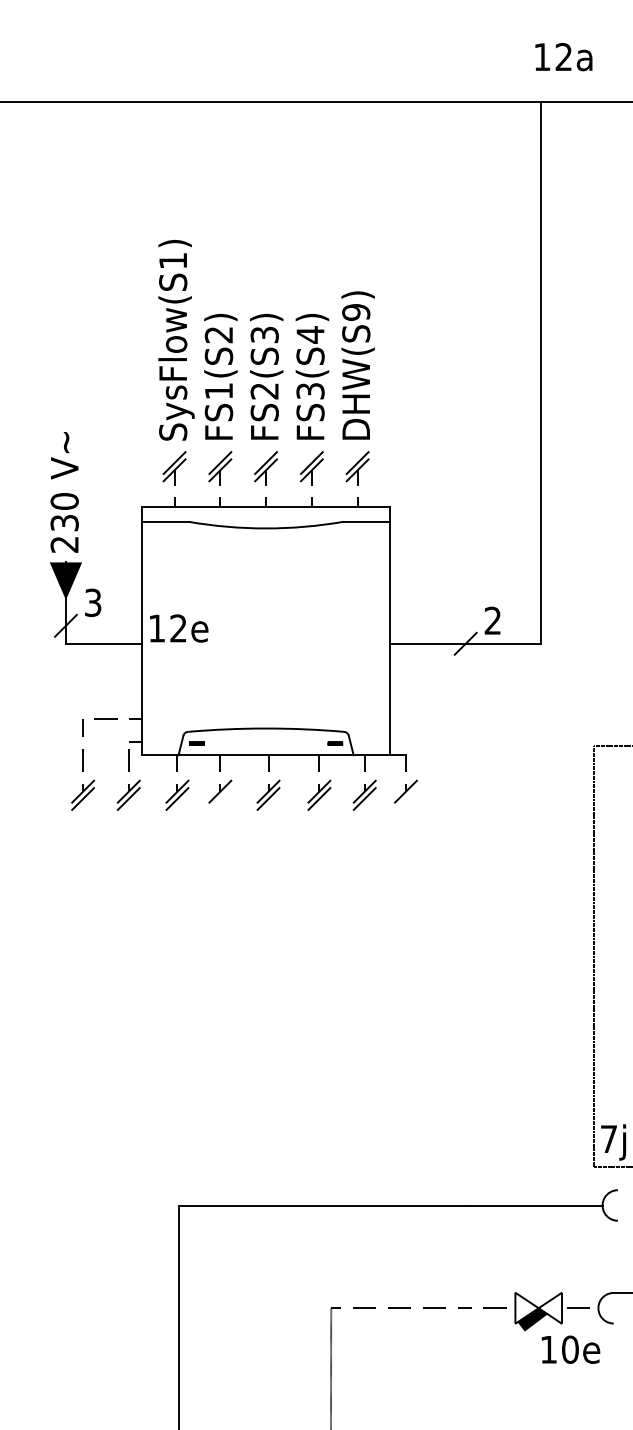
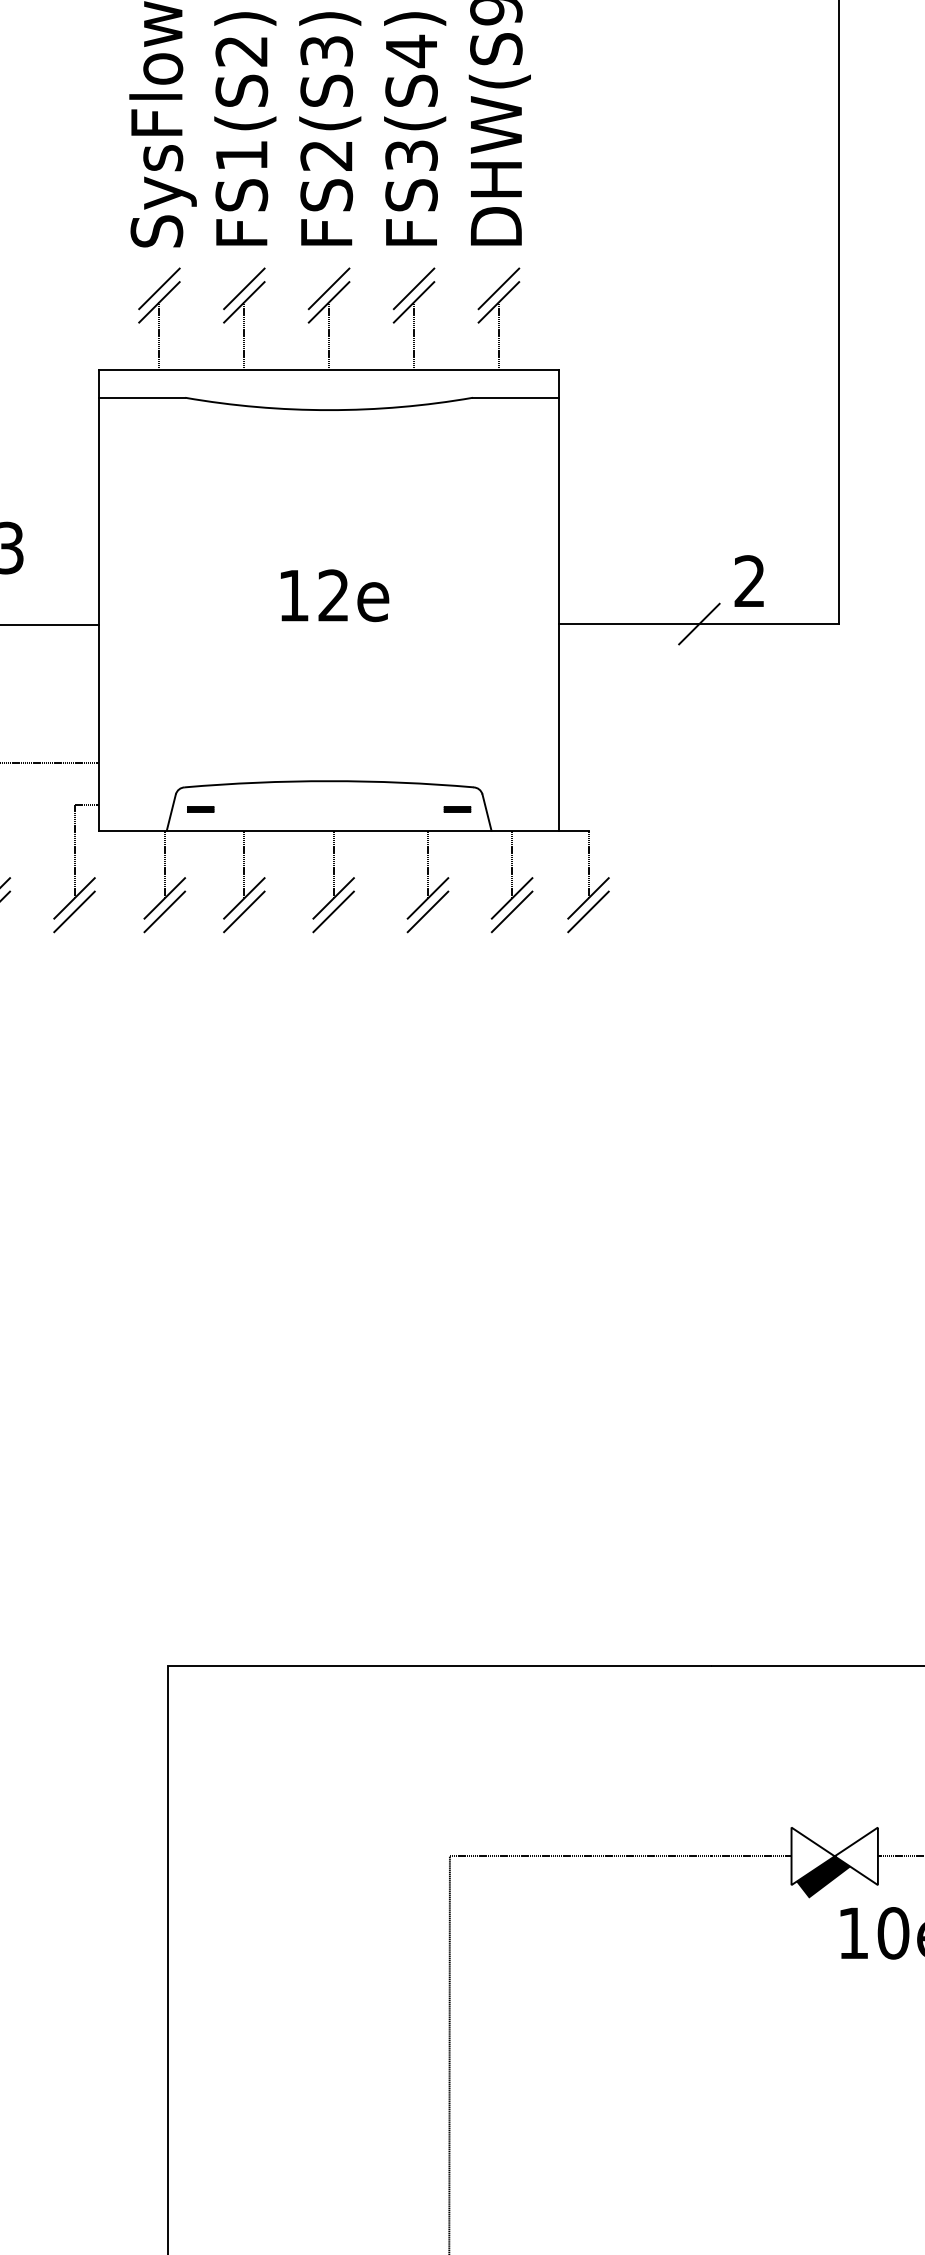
text: (179, 628) -> (335, 595), moved
line: (220, 798) -> (244, 910), added
line: (405, 798) -> (587, 910), added

